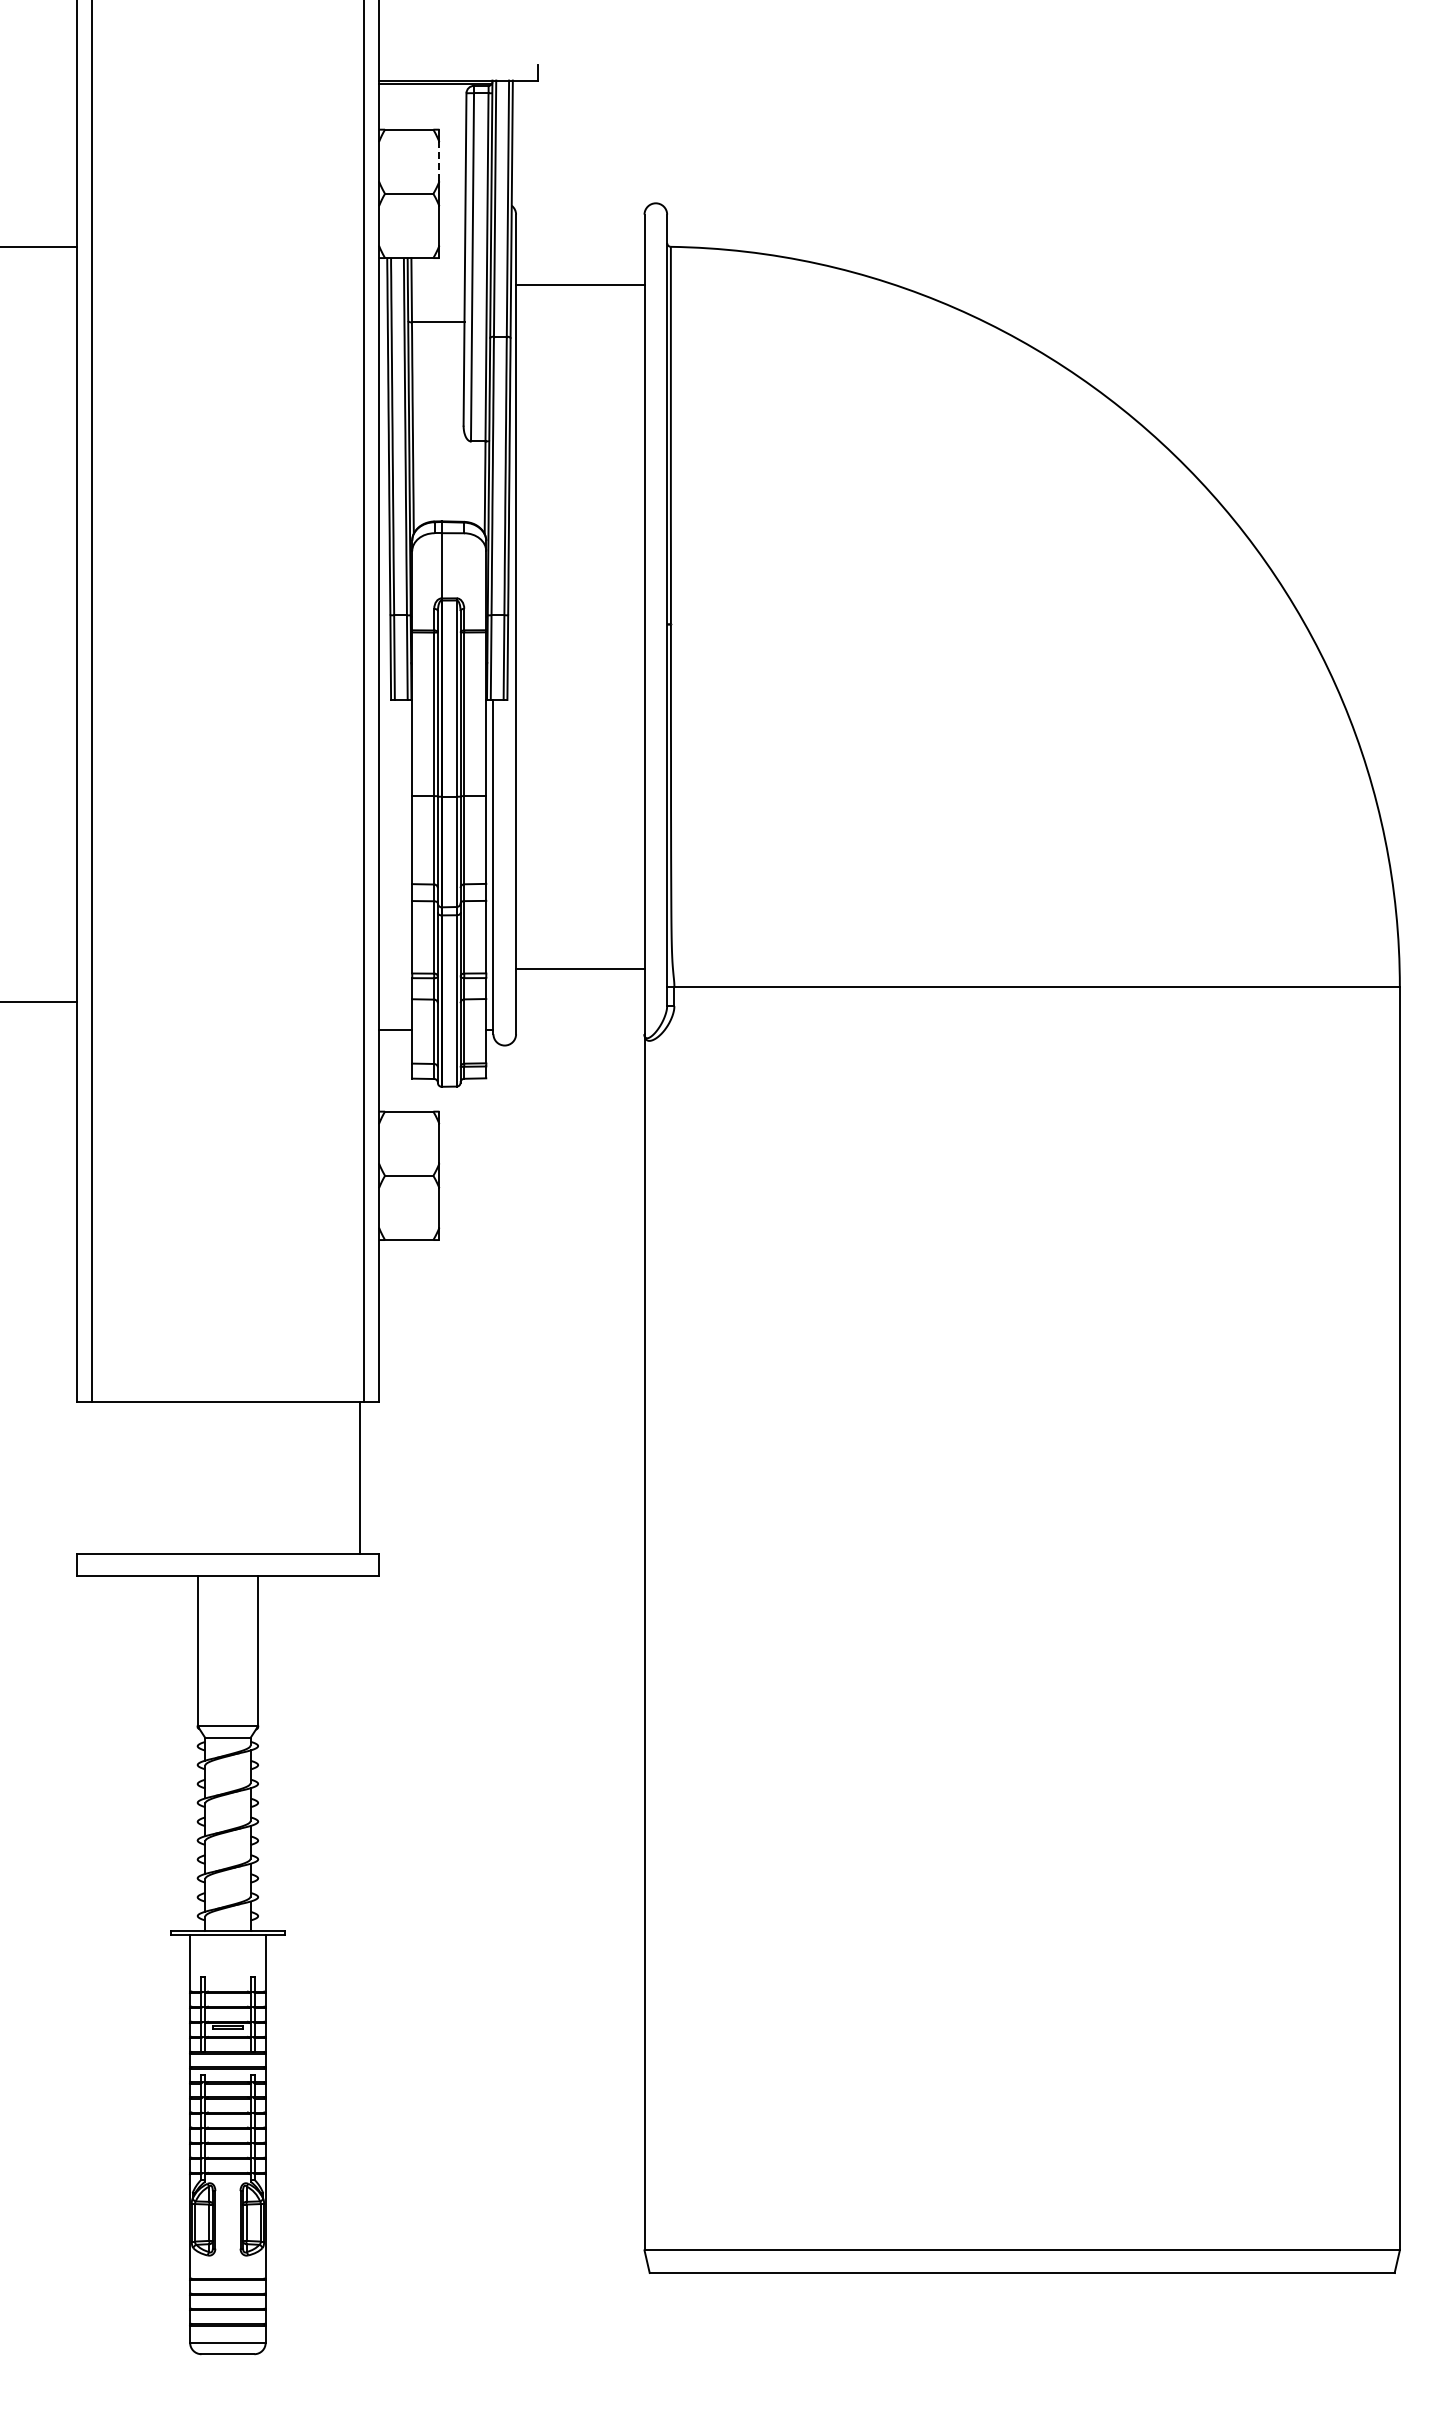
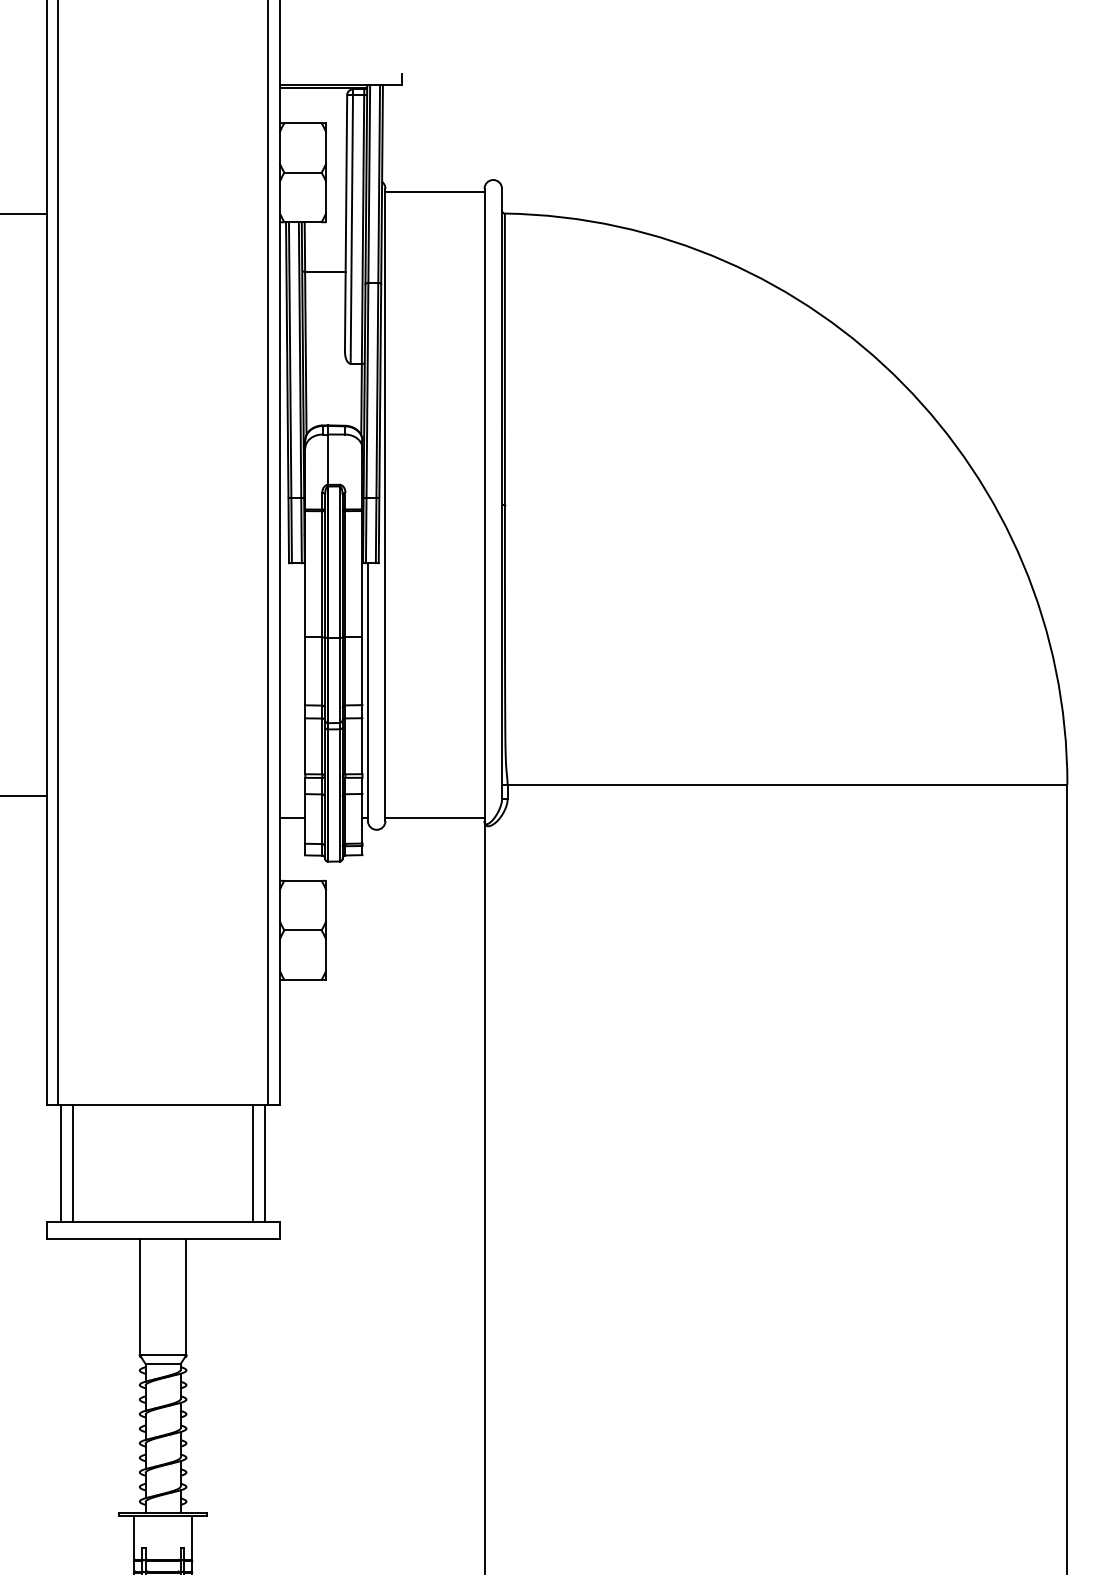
line: (439, 161) -> (326, 147), dashed -> solid
line: (580, 285) -> (435, 191), moved
line: (580, 969) -> (435, 818), moved
line: (95, 1477) -> (60, 1163), added
line: (110, 1477) -> (72, 1163), added
line: (345, 1477) -> (253, 1163), added

